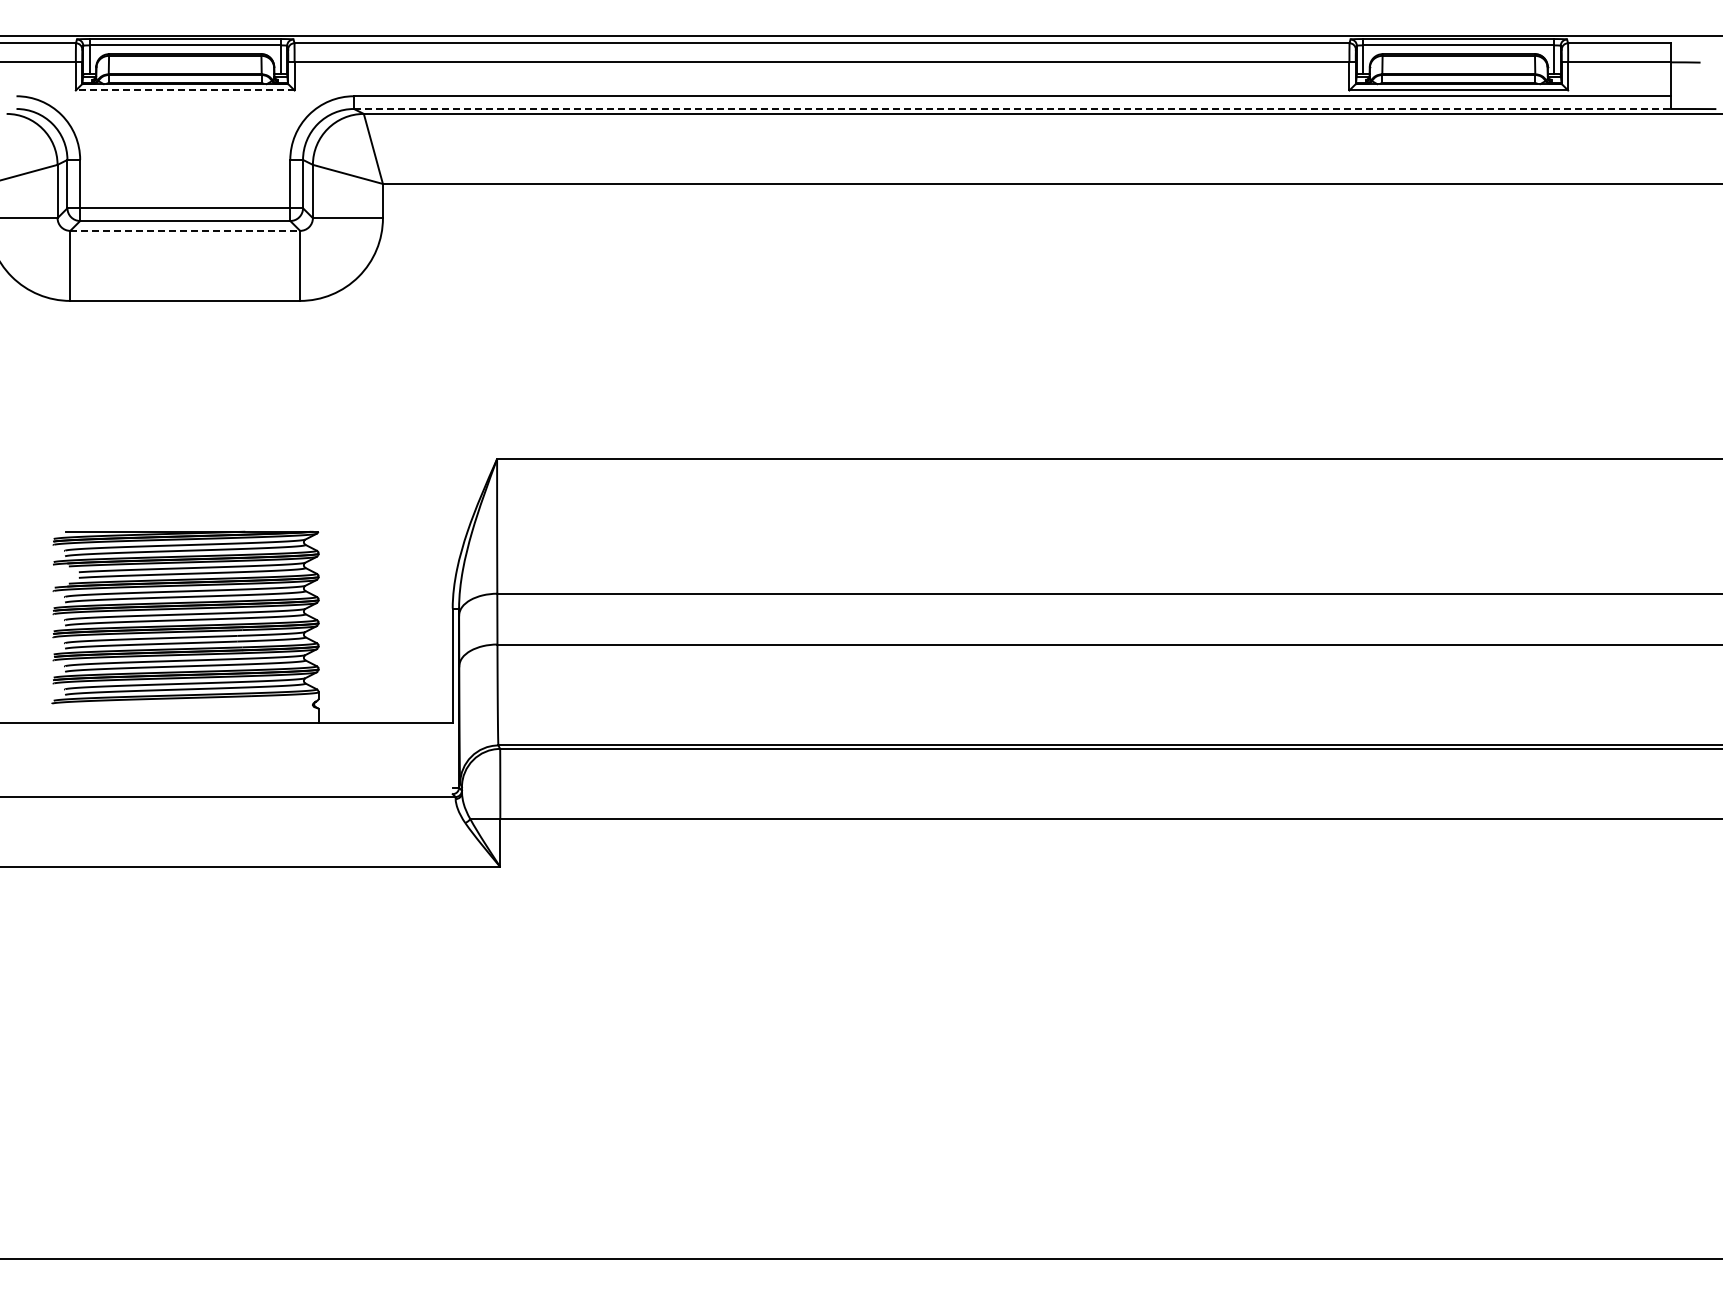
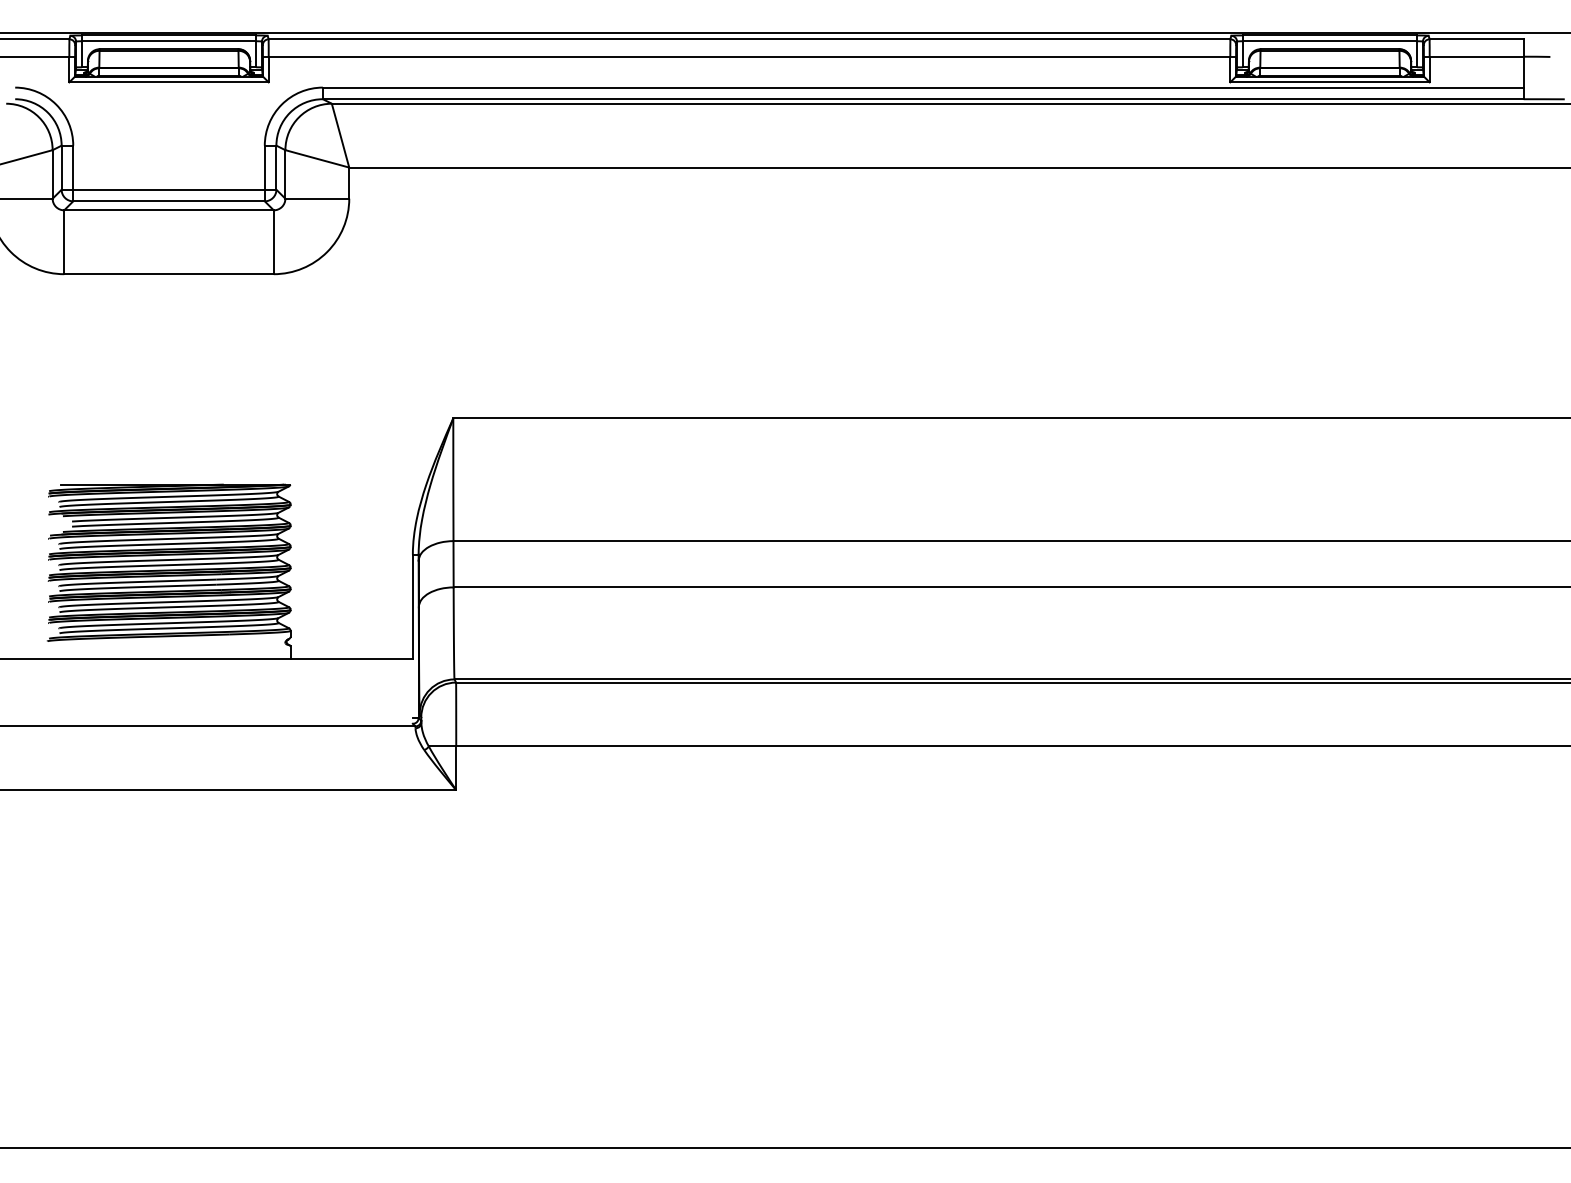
line: (184, 90) -> (168, 82), dashed -> solid
line: (1012, 109) -> (923, 99), dashed -> solid
line: (185, 230) -> (169, 209), dashed -> solid

